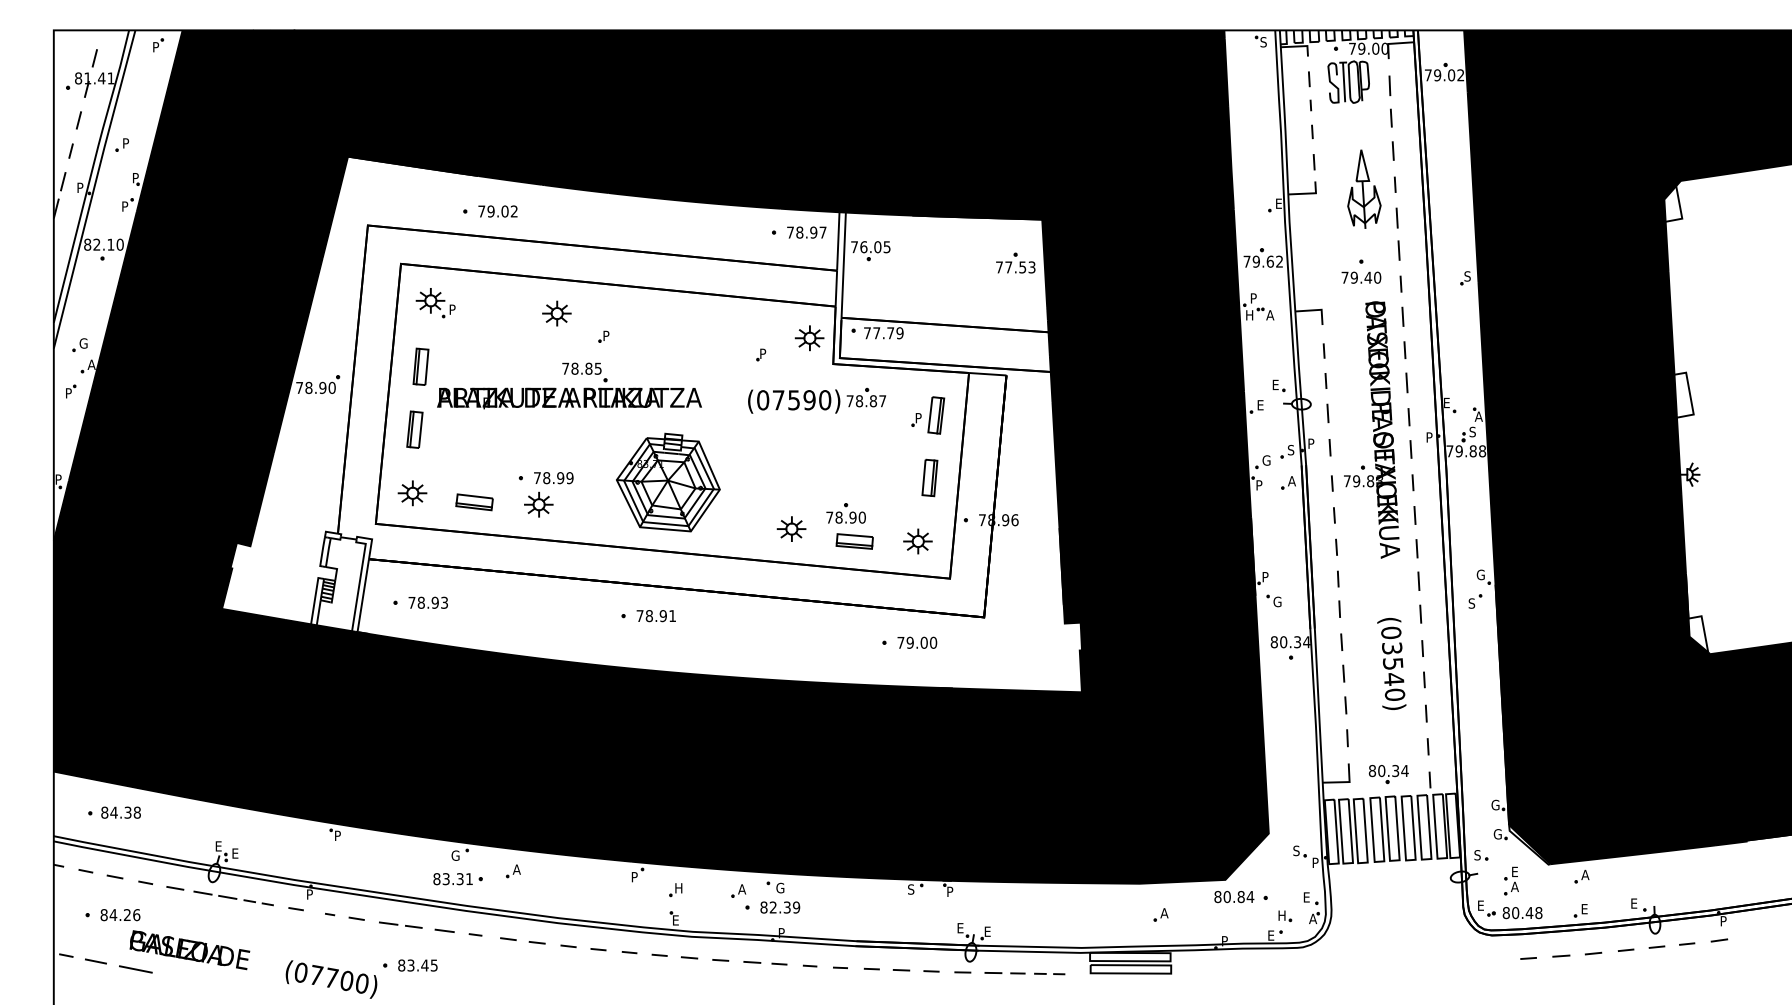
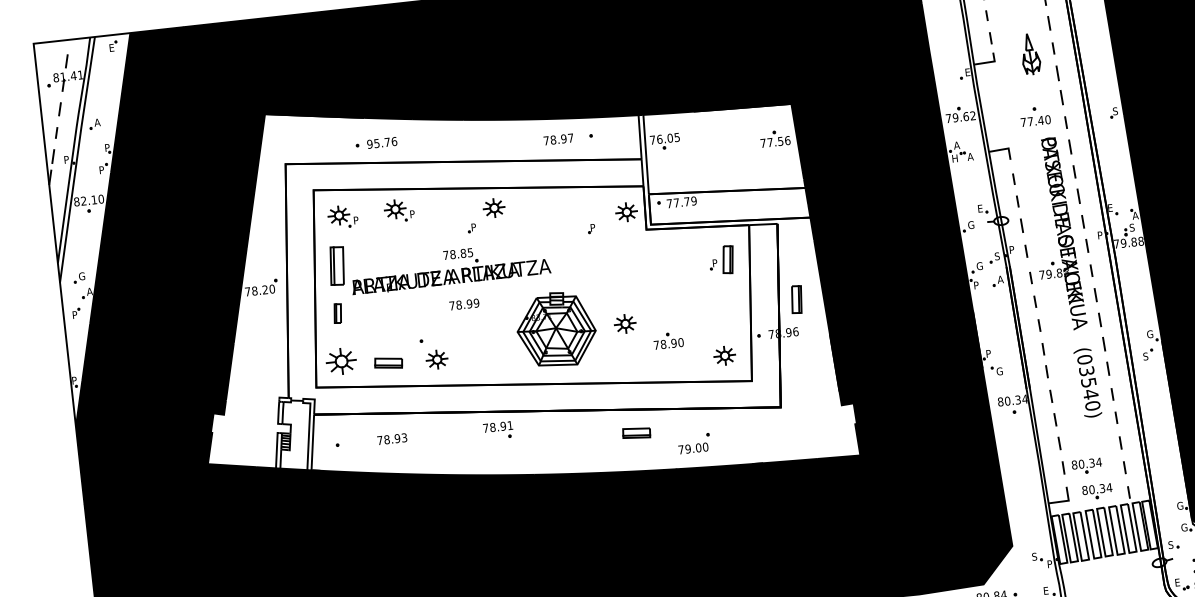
text: (156, 47) -> (112, 48), P -> E
text: (126, 143) -> (97, 122), P -> A
part: (1364, 188) -> (1030, 53), size x0.7
text: (498, 211) -> (382, 142), 79.02 -> 95.76
text: (806, 232) -> (558, 139), moved
text: (1031, 267) -> (787, 140), 77.53 -> 77.56
text: (1353, 277) -> (1029, 121), 79.40 -> 77.40
text: (1253, 298) -> (956, 145), P -> A
part: (510, 303) -> (399, 210), added
part: (556, 313) -> (493, 208), moved
part: (420, 366) -> (336, 265), size x1.4
text: (322, 387) -> (264, 289), 78.90 -> 78.20
part: (817, 400) -> (637, 258), removed
text: (1261, 405) -> (971, 225), E -> G
part: (414, 429) -> (337, 313), size x0.7
part: (929, 477) -> (796, 299), moved
text: (553, 478) -> (464, 304), moved
part: (668, 482) -> (556, 329), moved
part: (412, 493) -> (341, 361), size x1.4
part: (791, 528) -> (625, 323), moved
part: (854, 541) -> (636, 433), moved
text: (427, 602) -> (391, 438), moved
text: (655, 616) -> (497, 427), moved
text: (917, 642) -> (693, 448), moved
text: (1391, 663) -> (1087, 382), moved
part: (1378, 739) -> (1086, 466), added

